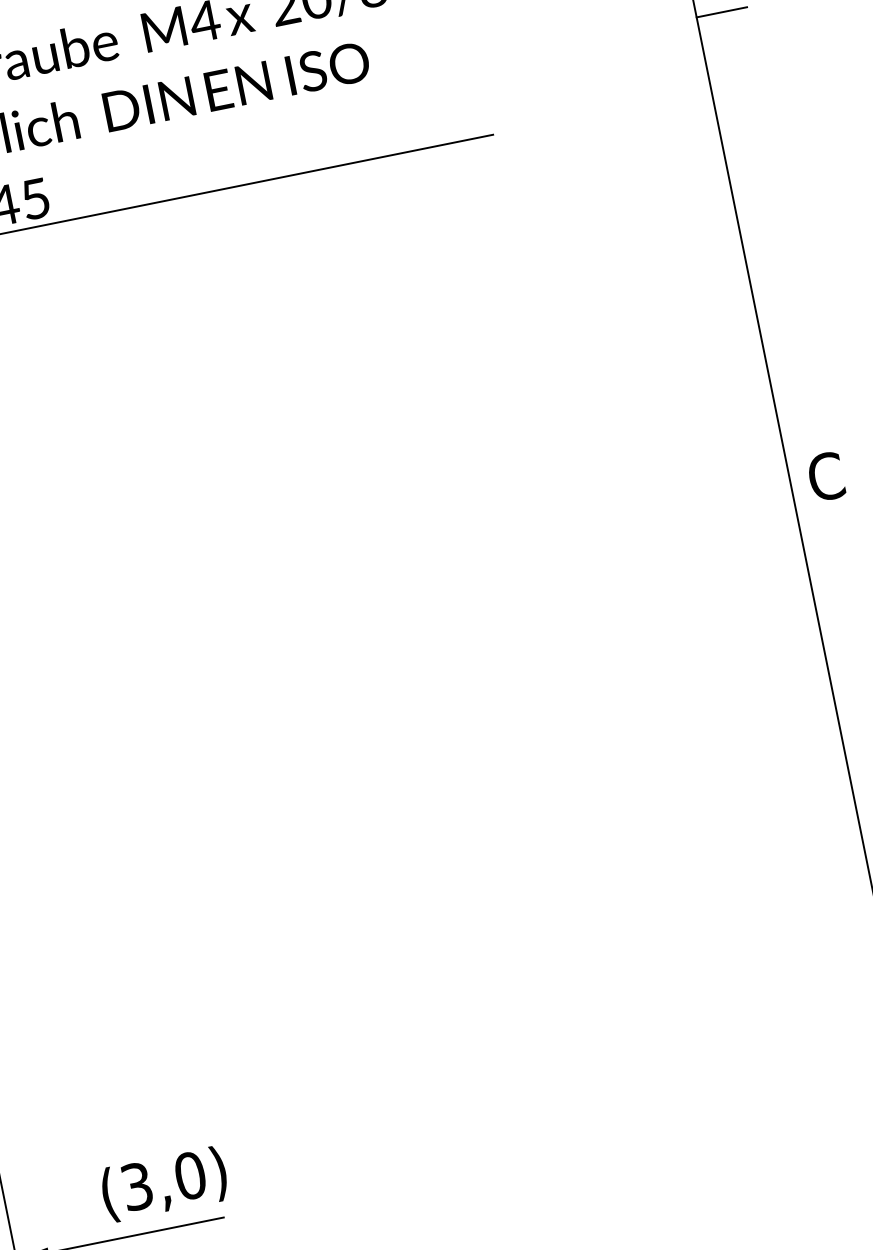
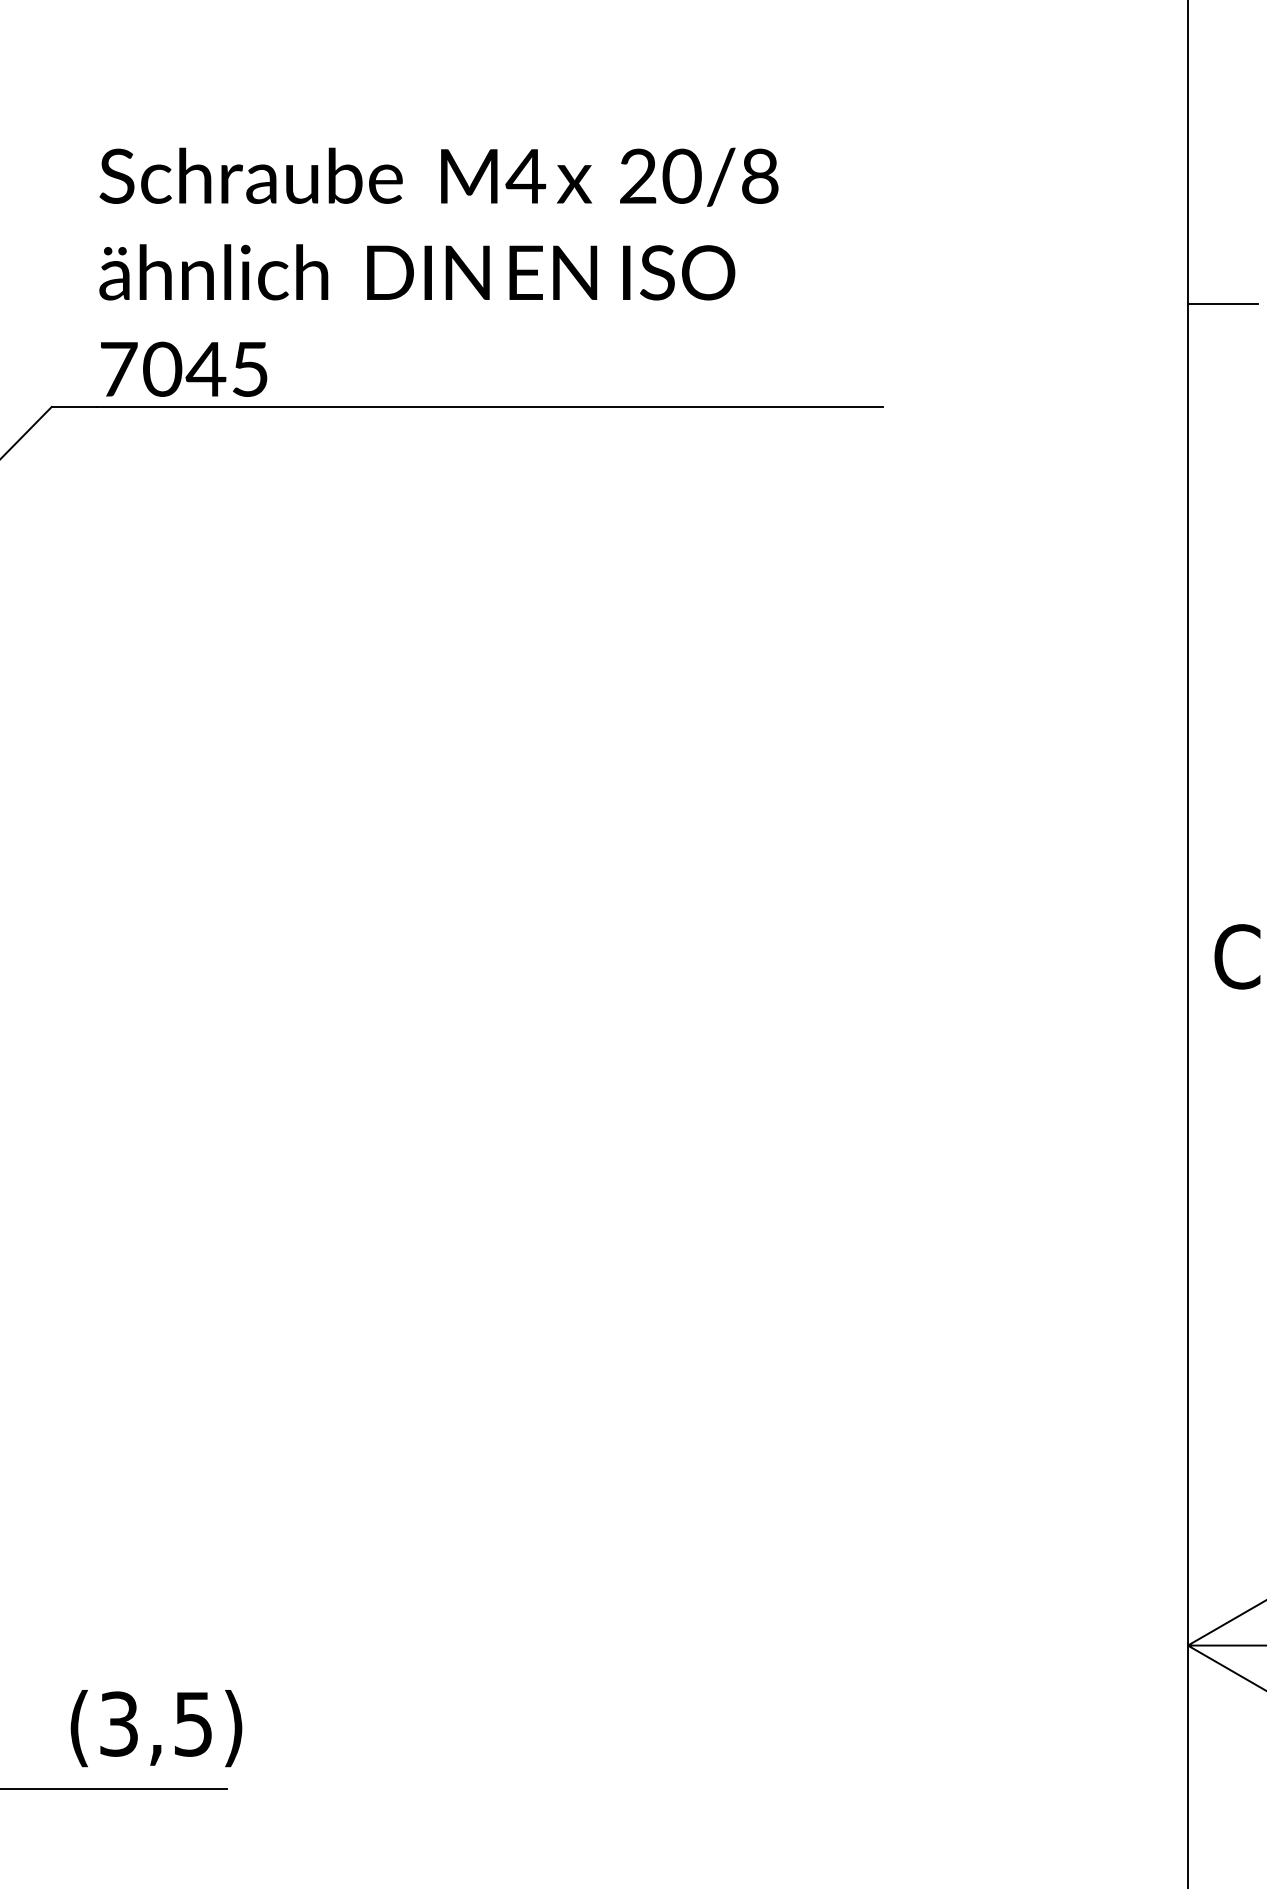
text: (190, 1175) -> (193, 1723), (3,0) -> (3,5)

